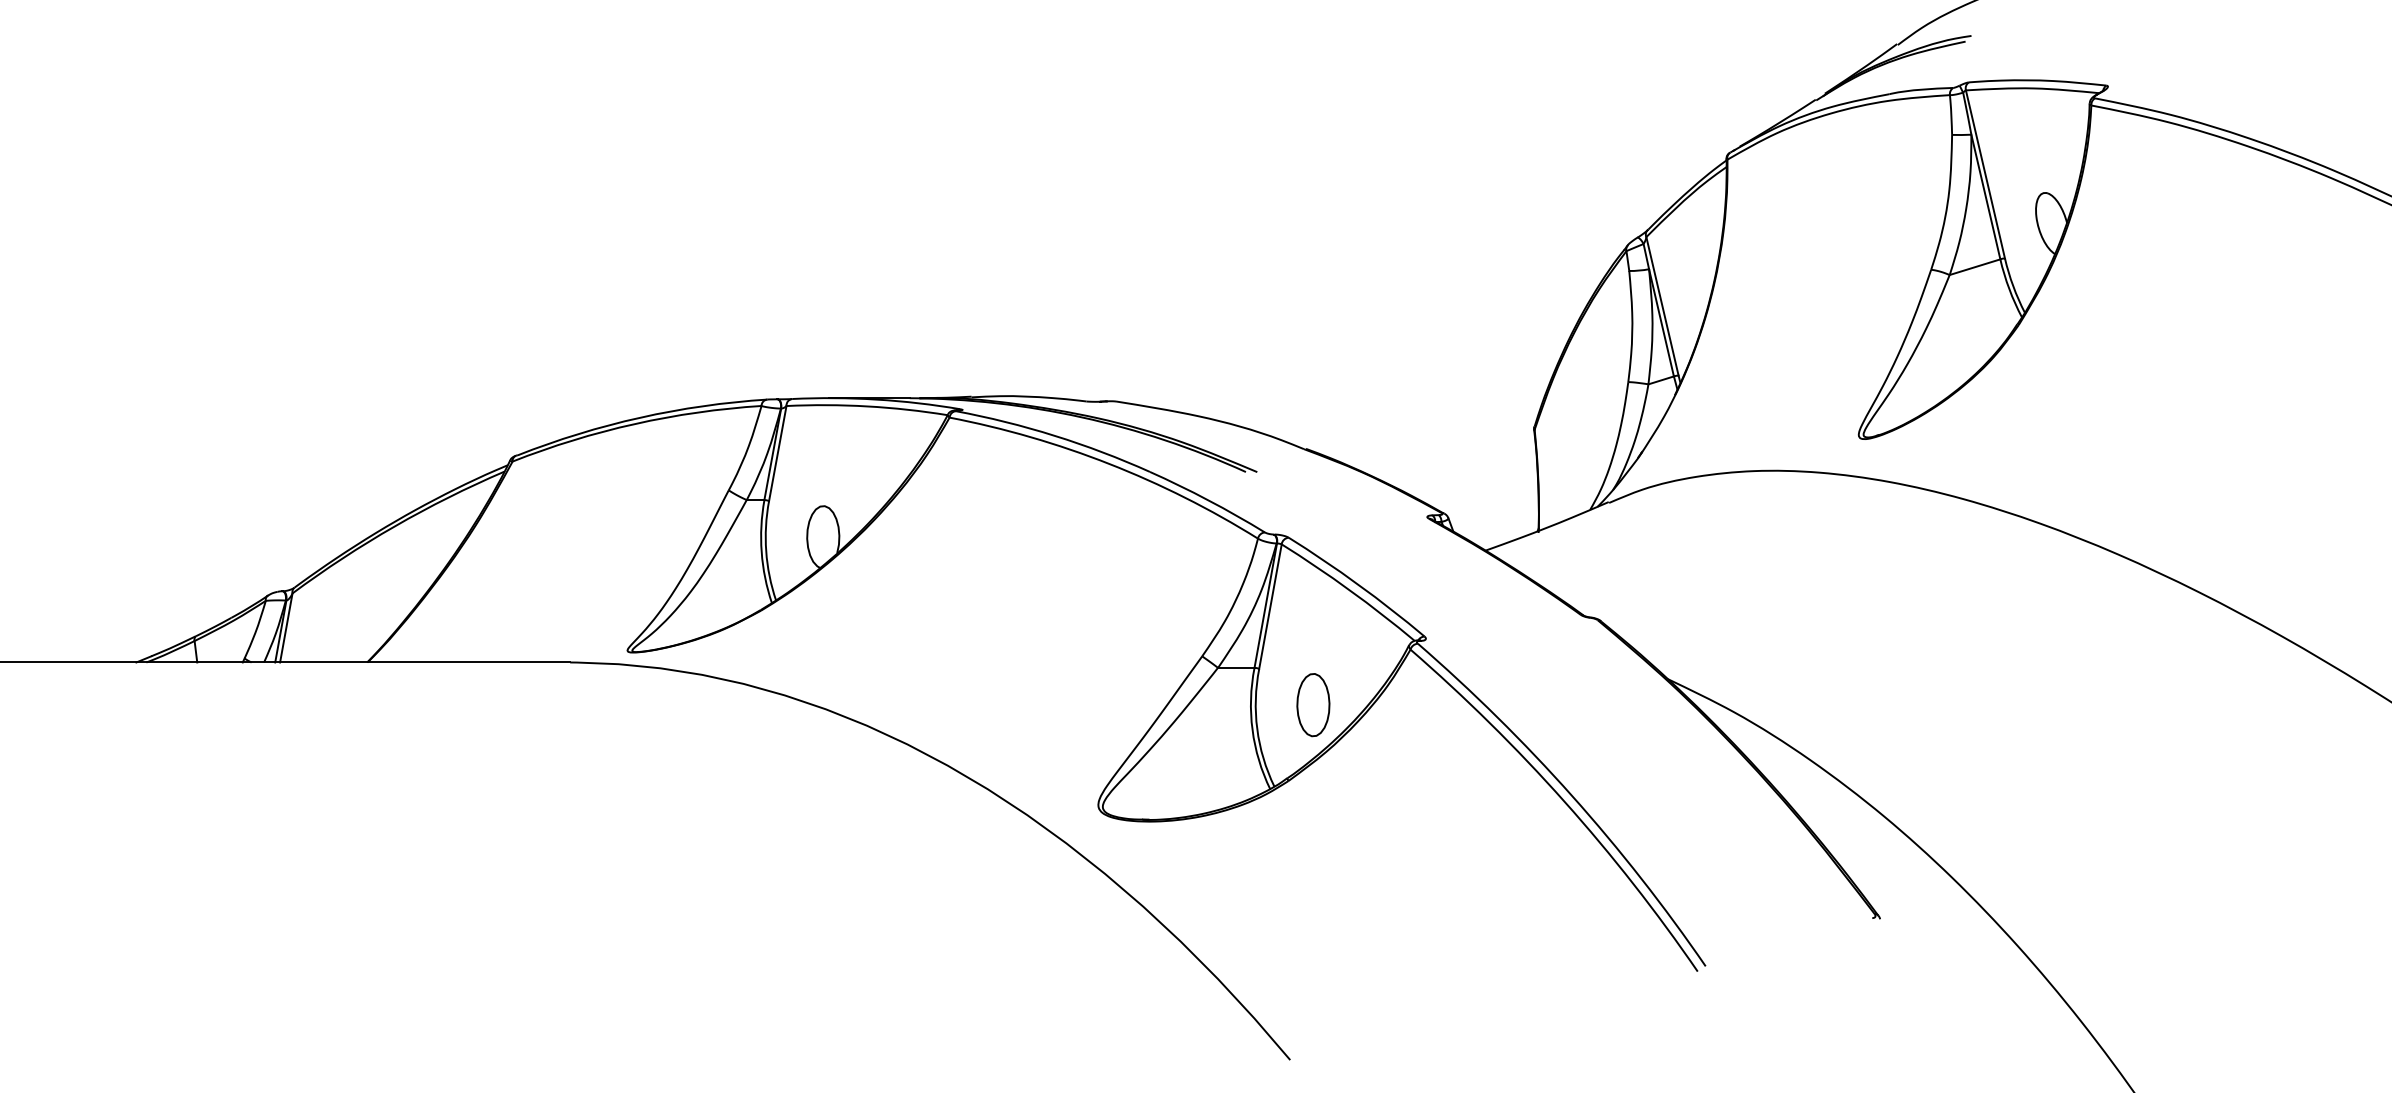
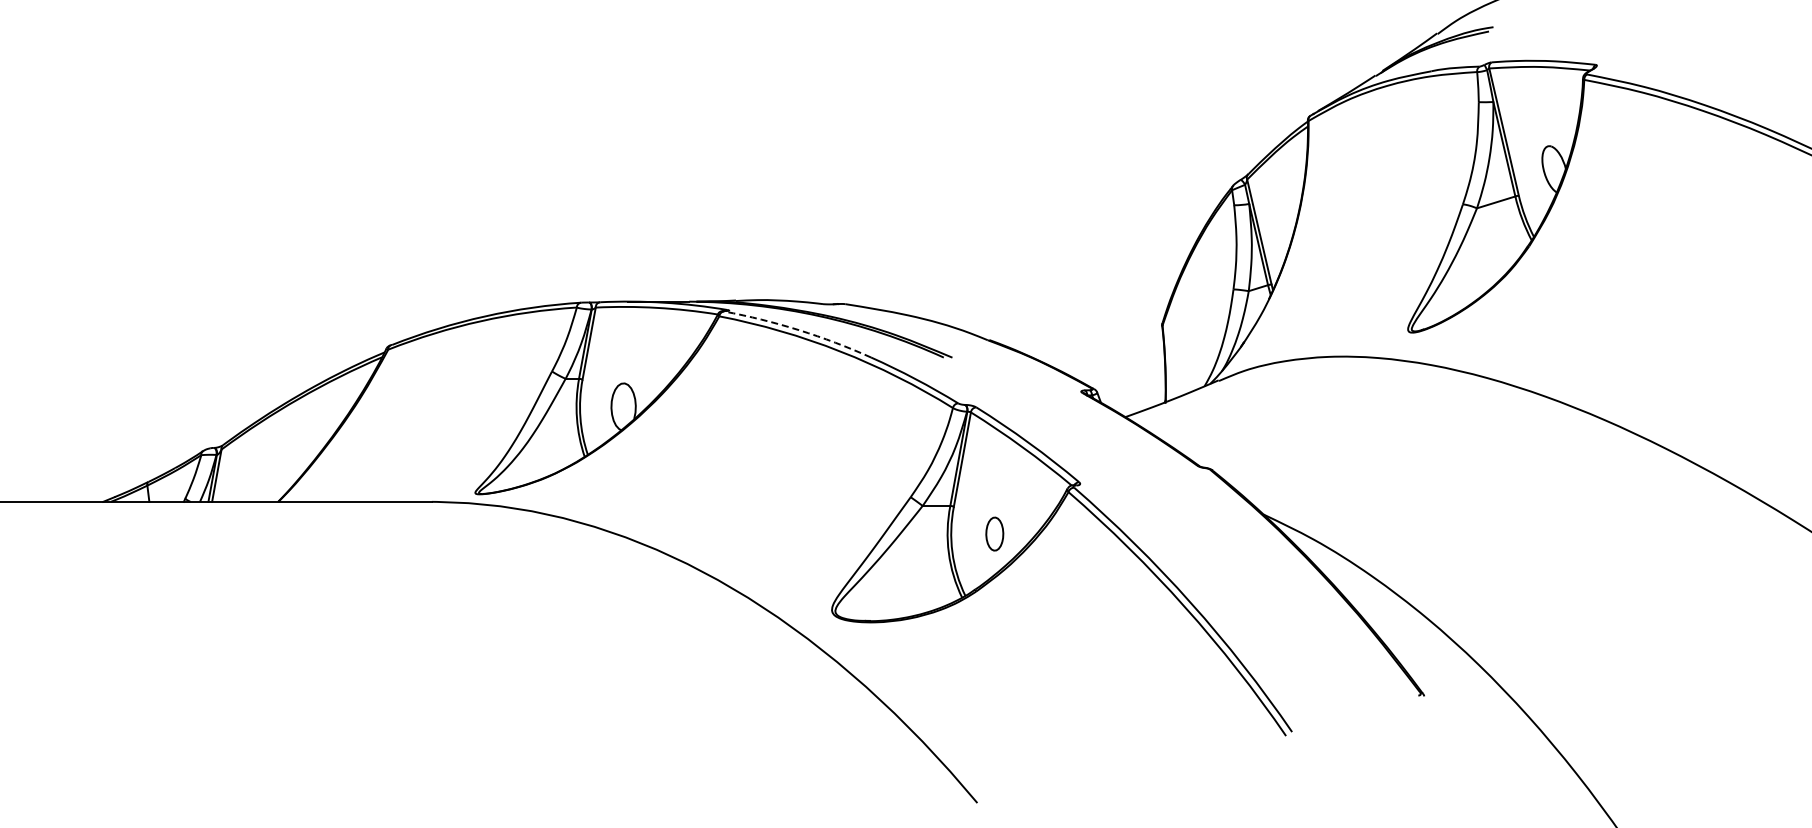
arc: (1054, 436) -> (798, 330), solid -> dashed
part: (1312, 704) -> (994, 533), size x0.7

